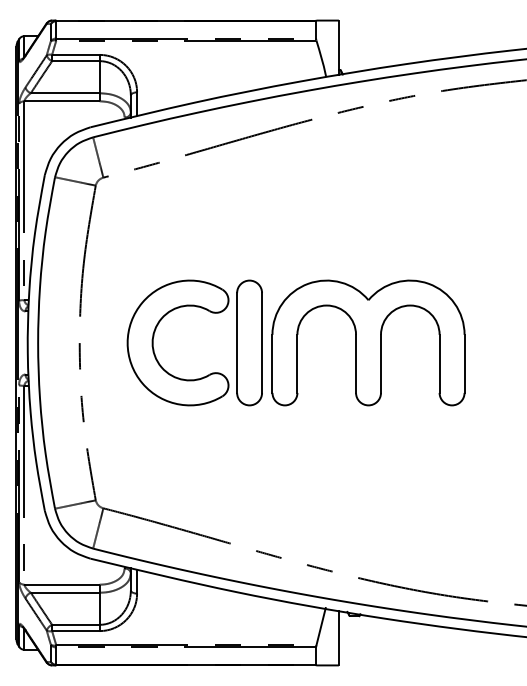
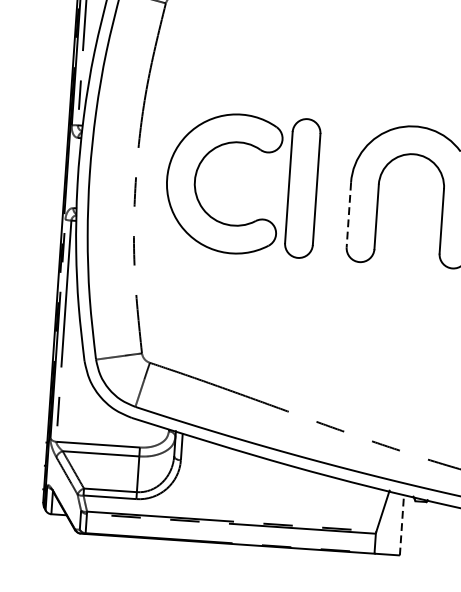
part: (209, 312) -> (260, 151), moved
line: (272, 364) -> (348, 215), solid -> dashed
line: (338, 637) -> (401, 524), solid -> dashed

